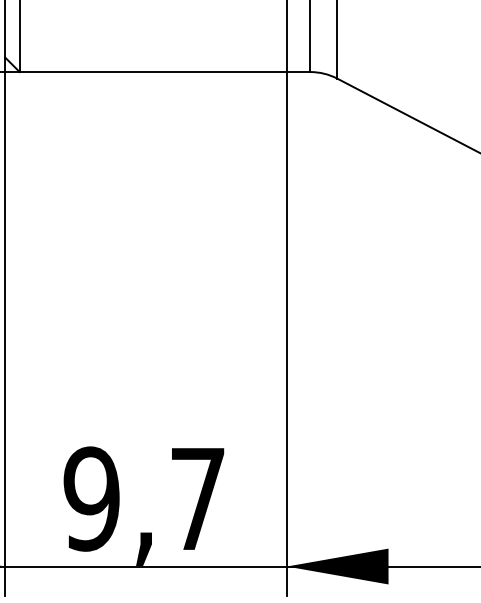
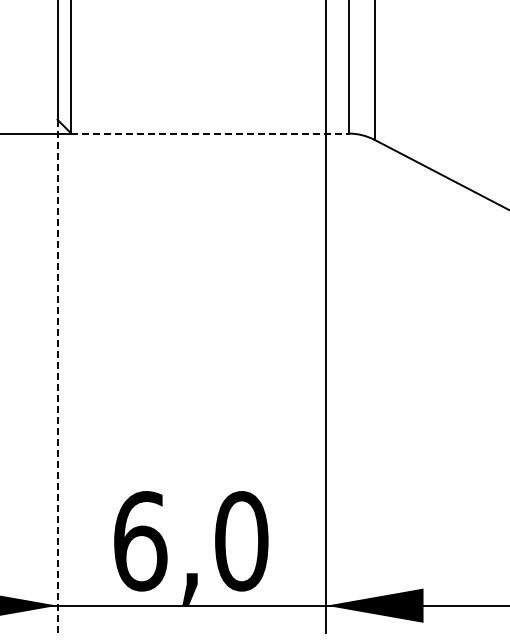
line: (165, 71) -> (210, 133), solid -> dashed
line: (5, 326) -> (57, 376), solid -> dashed
text: (144, 499) -> (190, 541), 9,7 -> 6,0

